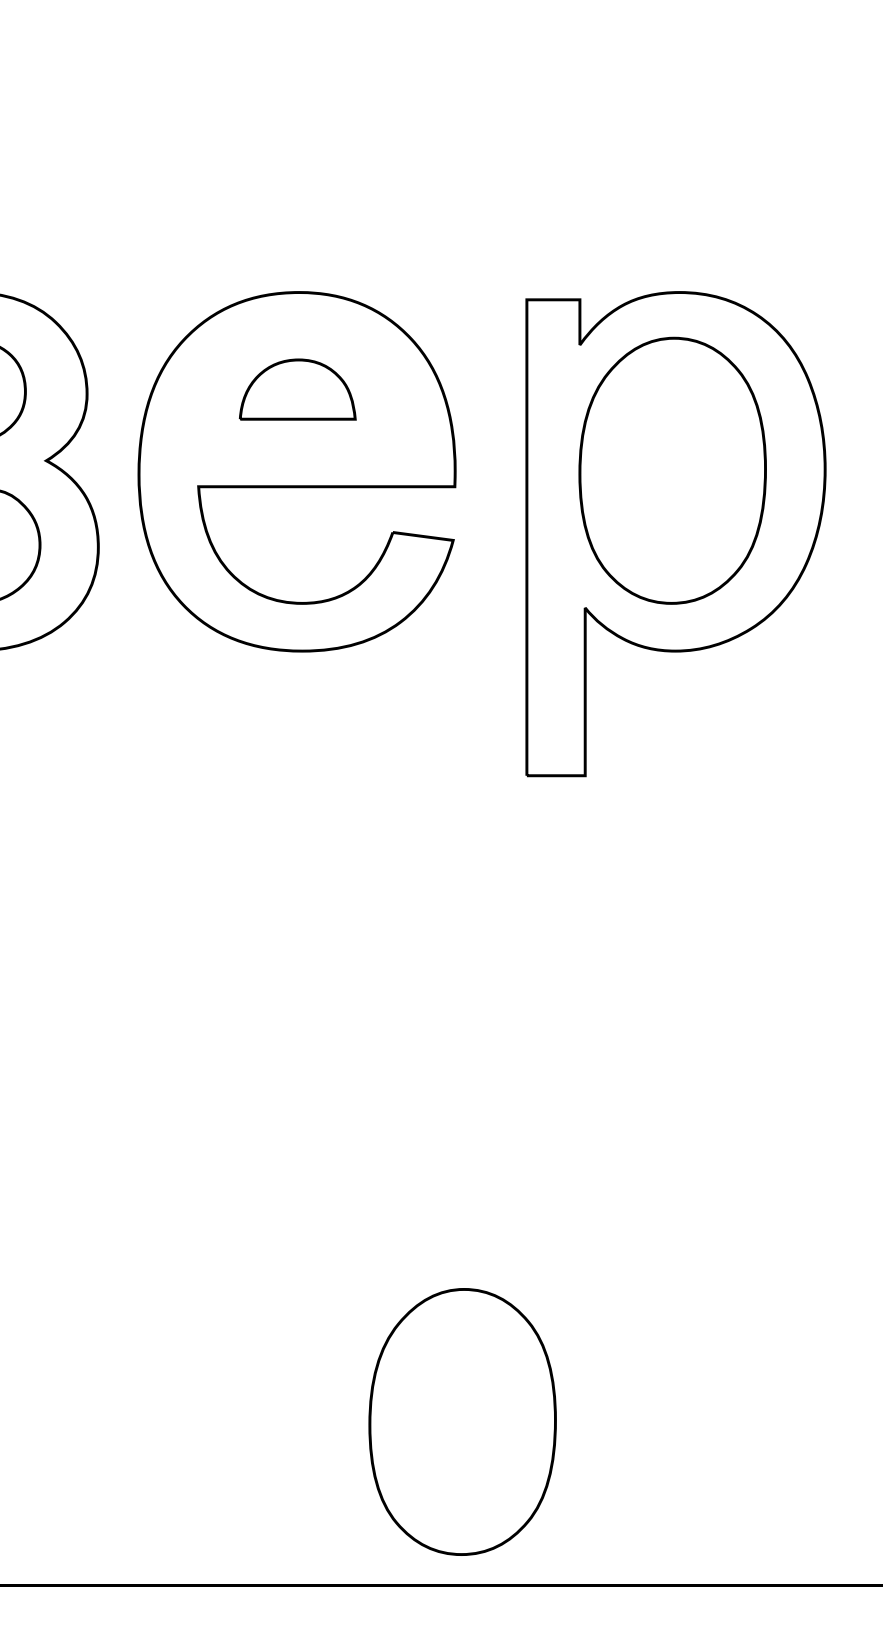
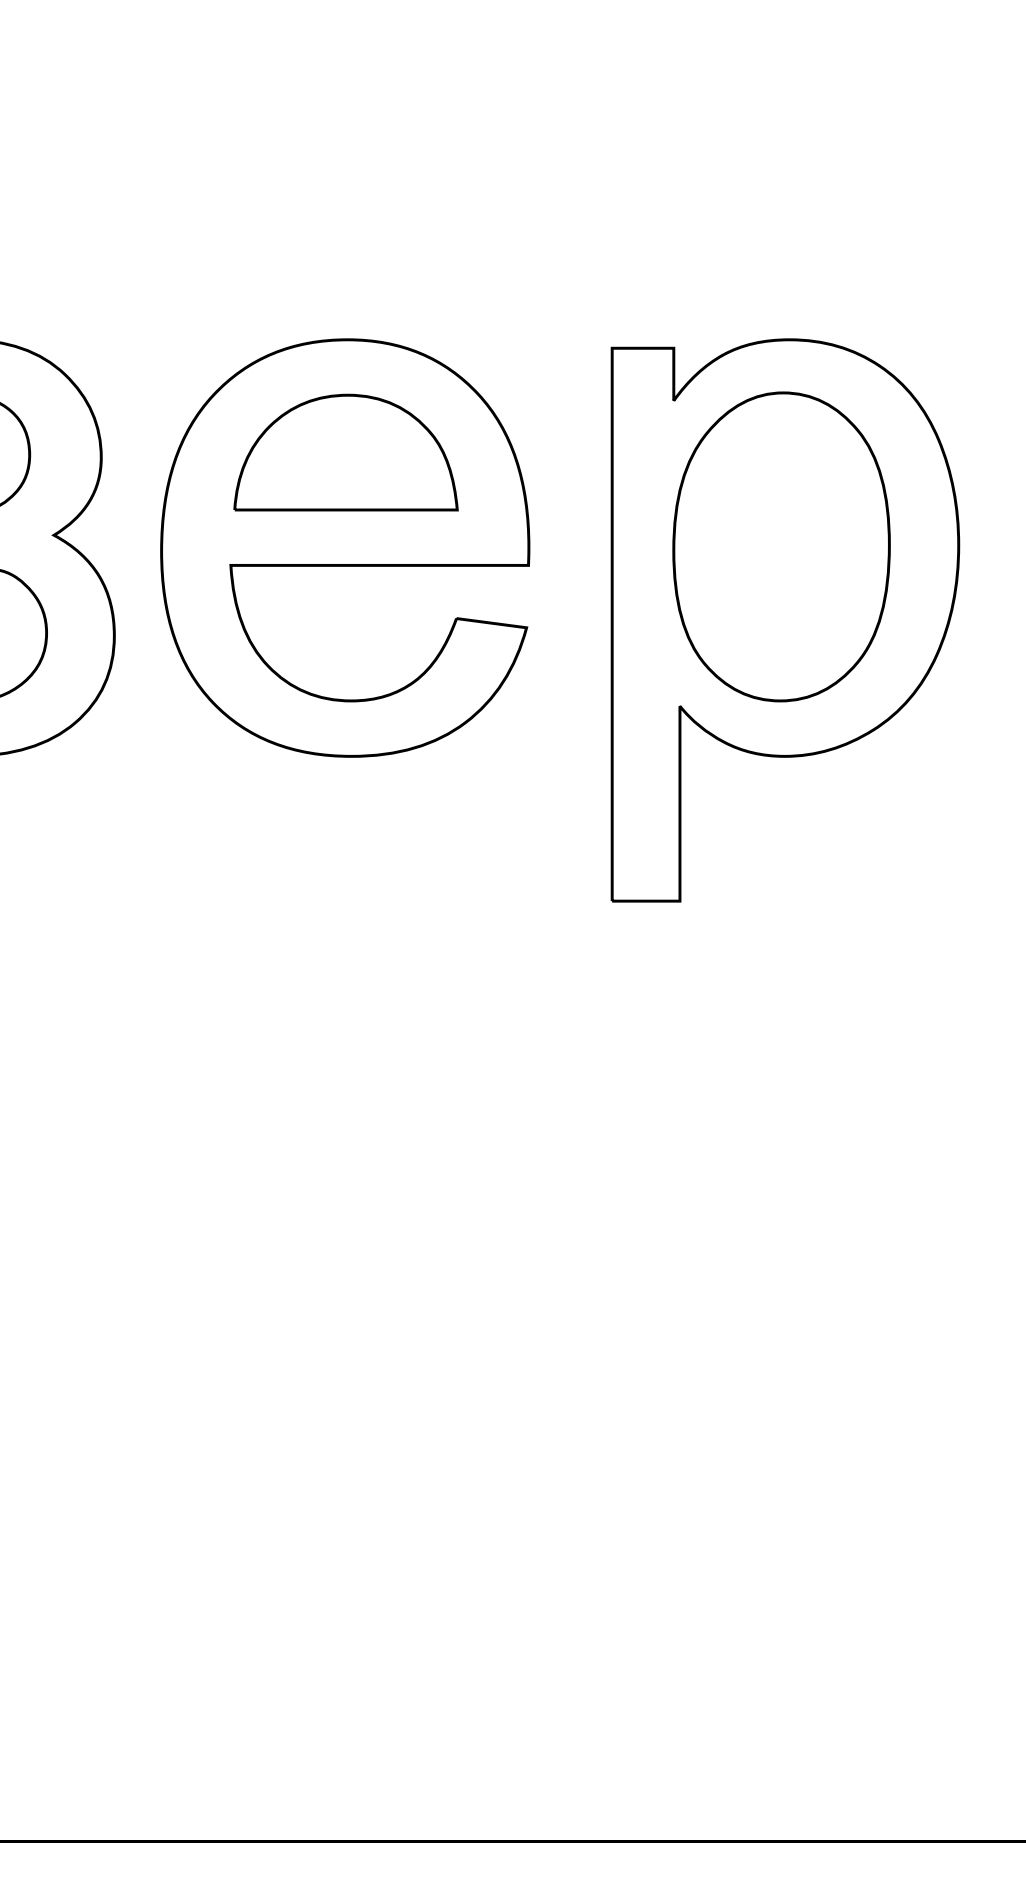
part: (297, 389) -> (345, 452), size x1.67
part: (462, 1421) -> (537, 1651), removed

